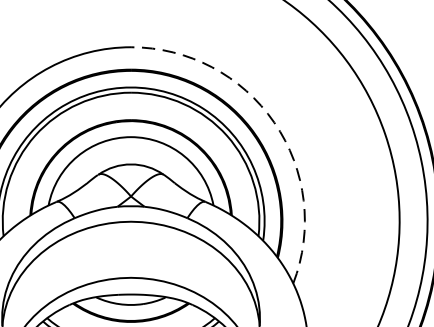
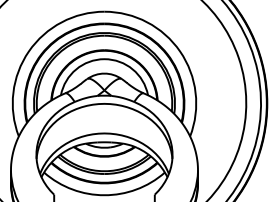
arc: (275, 122) -> (180, 51), dashed -> solid

